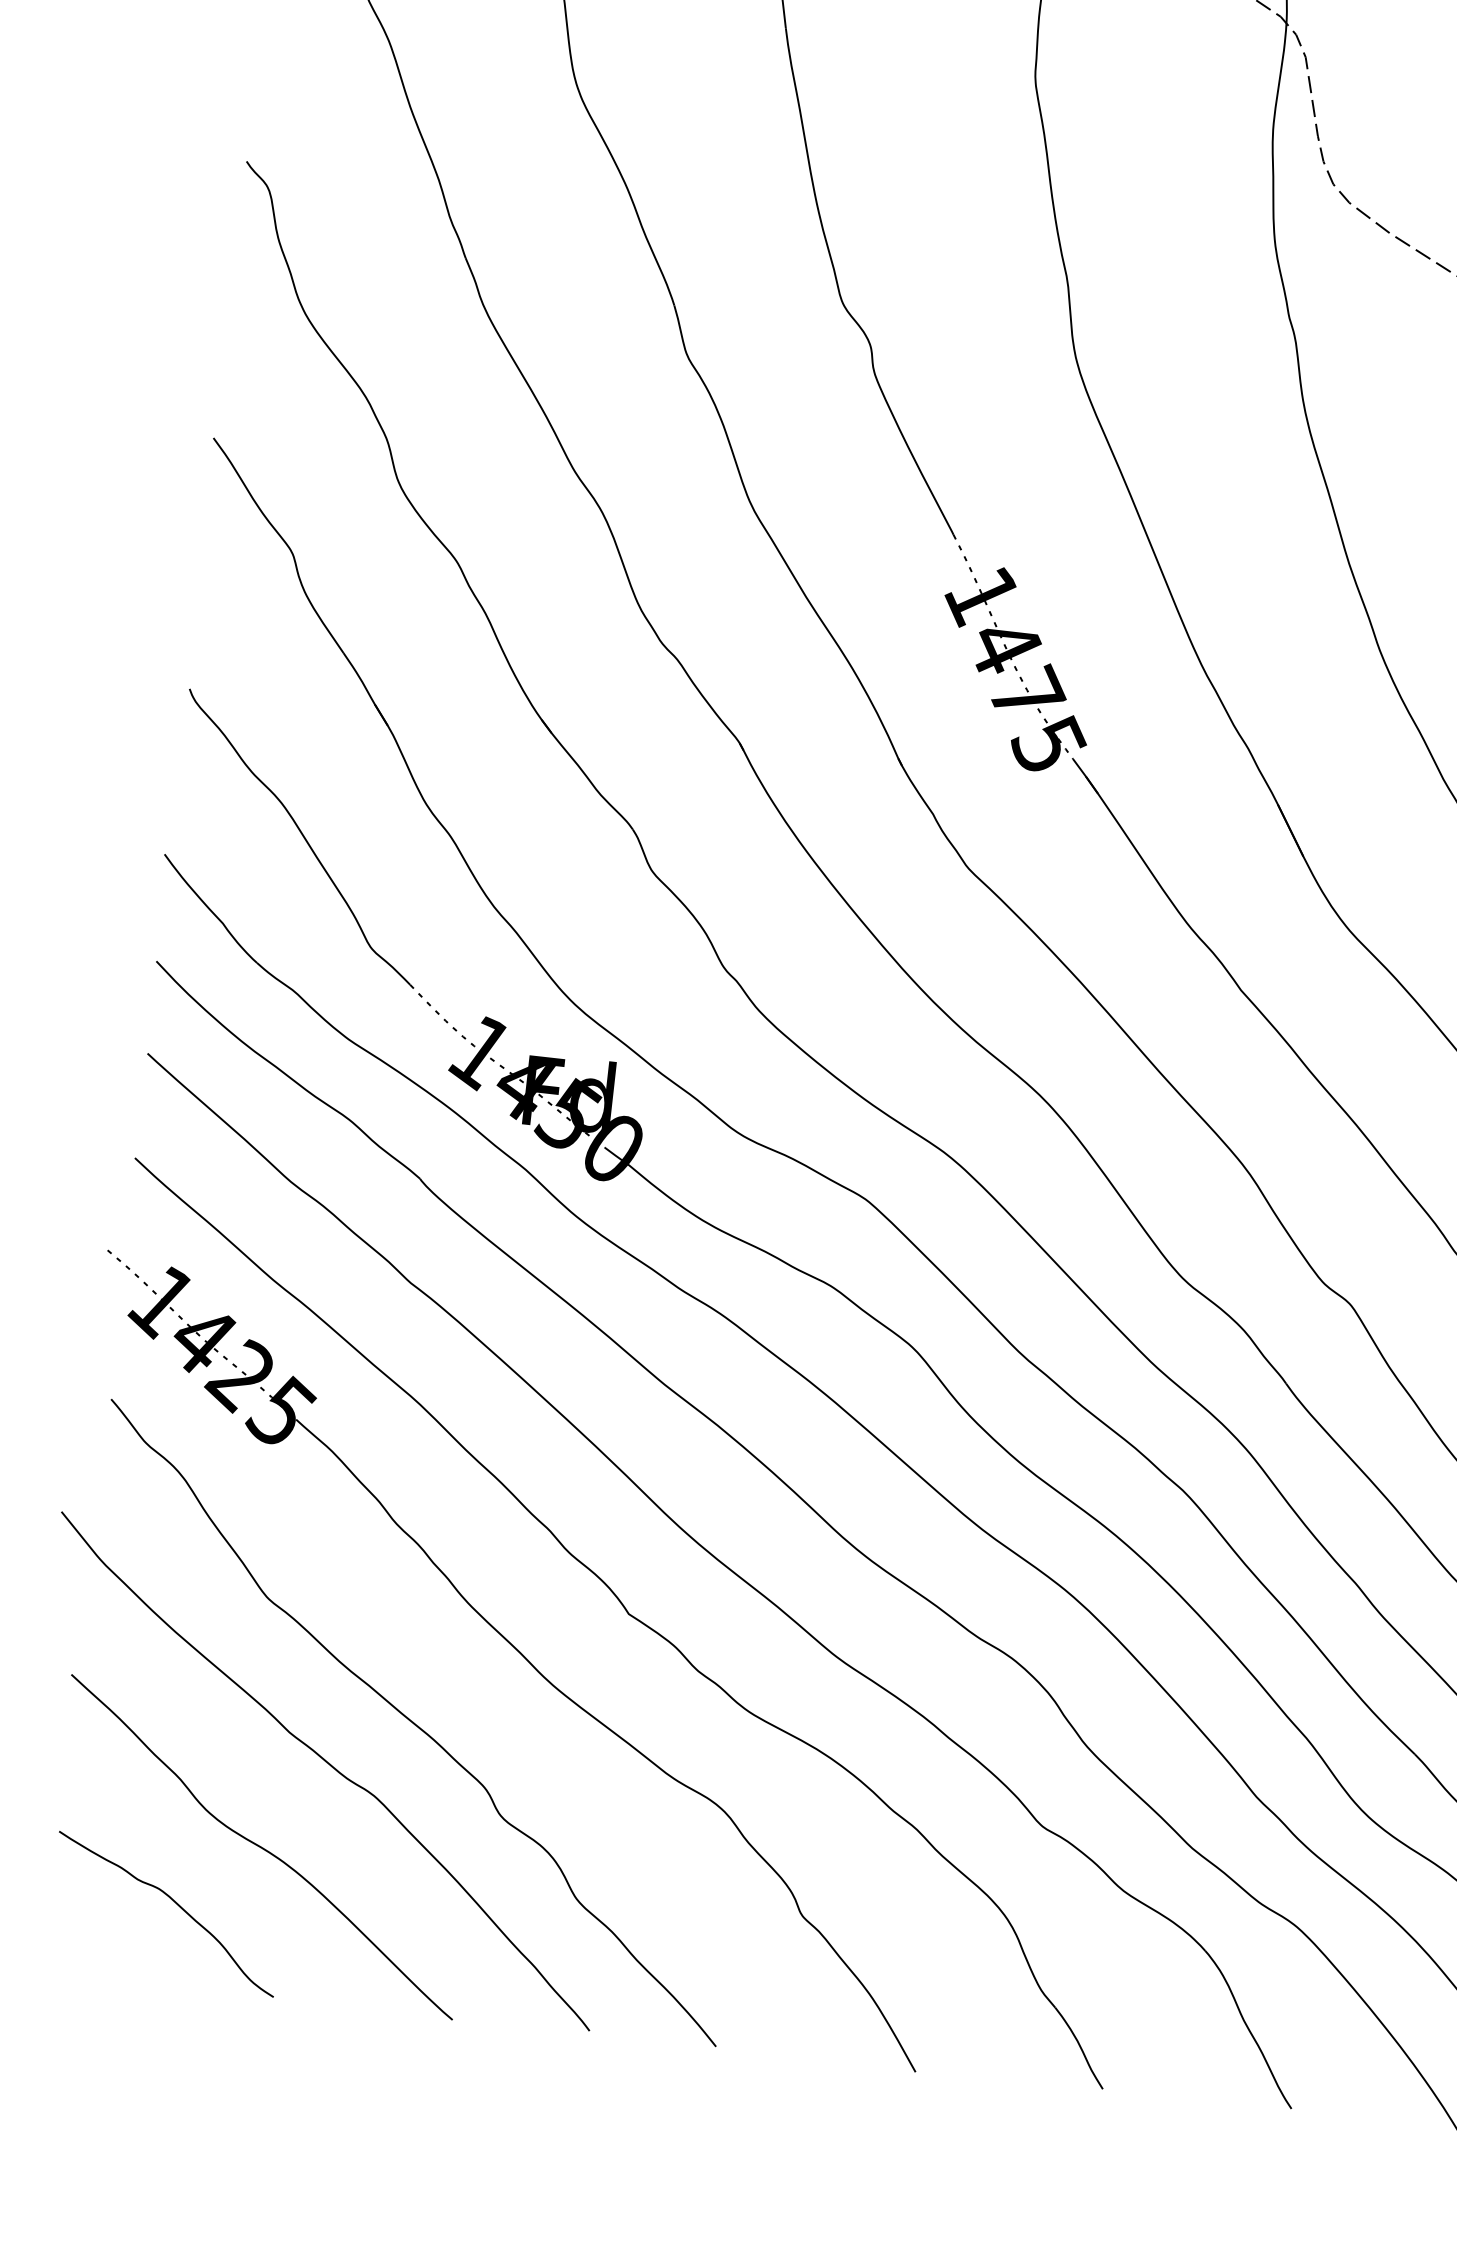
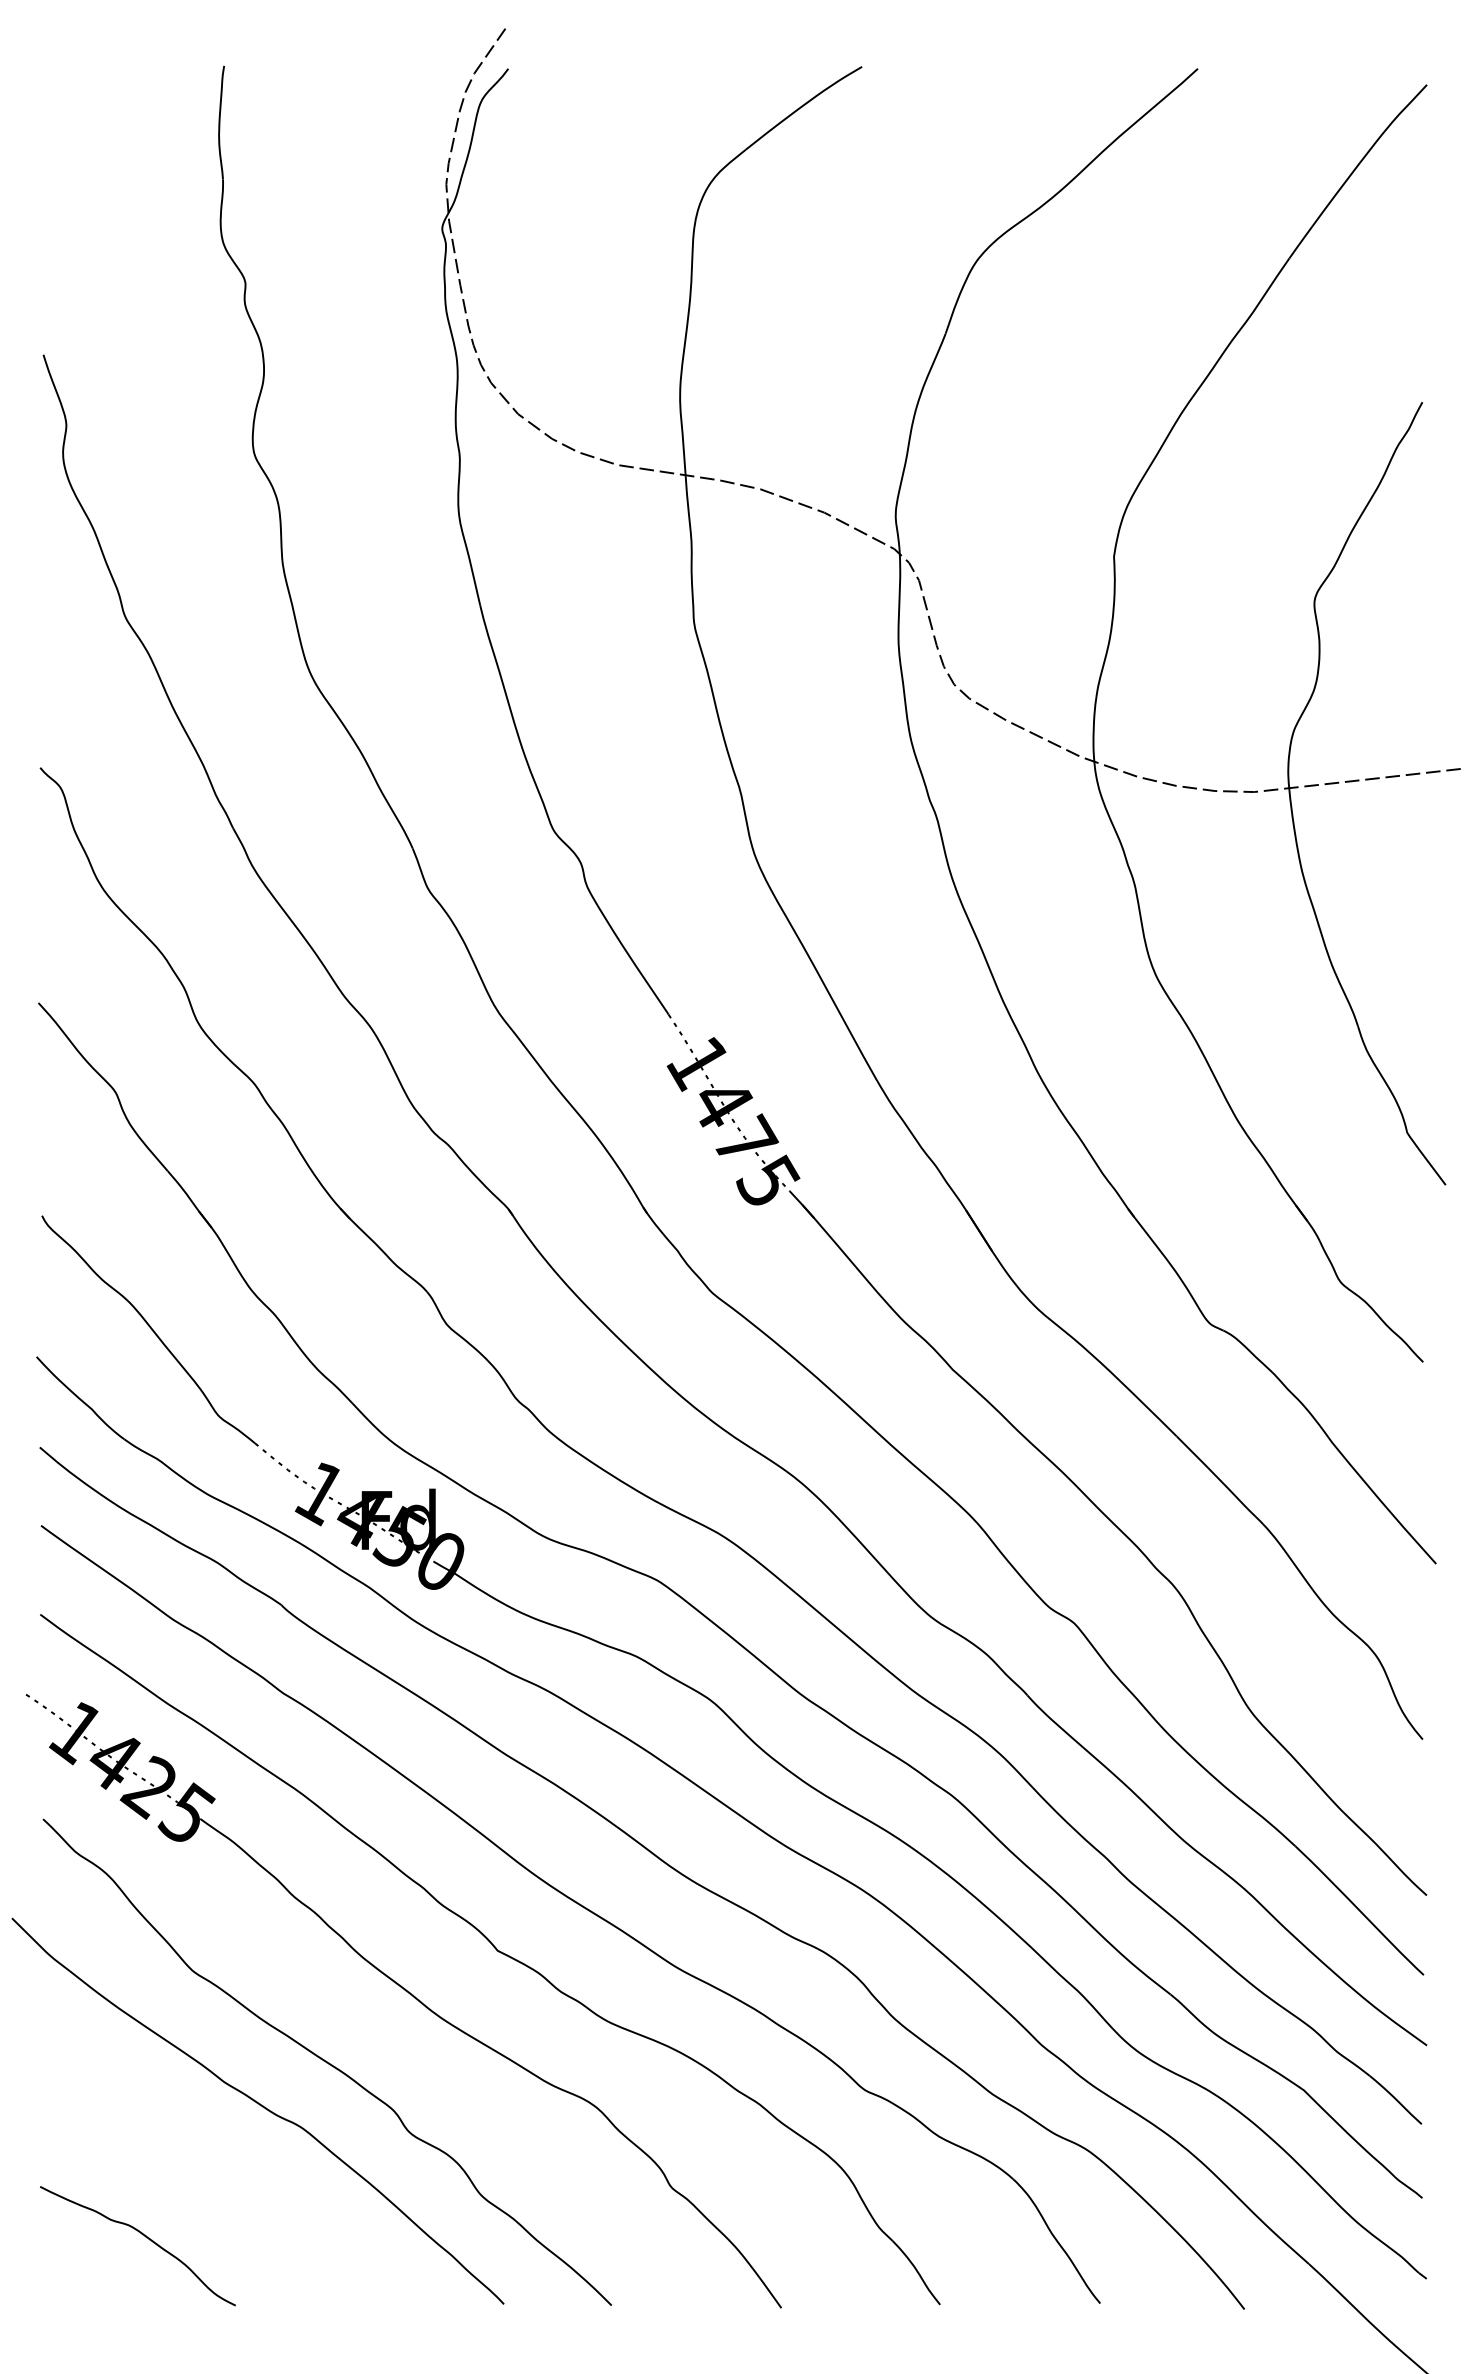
curve: (261, 1846) -> (211, 2180), removed

